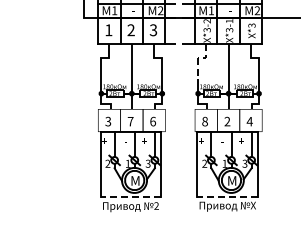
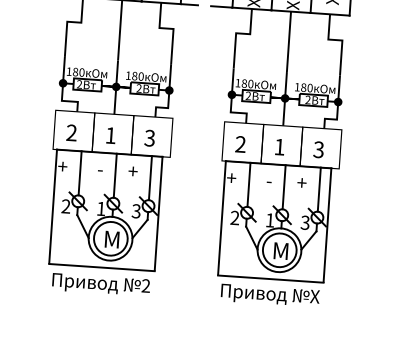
line: (199, 58) -> (238, 33), dashed -> solid
text: (130, 121) -> (110, 135), 7 -> 1
text: (153, 121) -> (150, 138), 6 -> 3
text: (204, 121) -> (239, 144), 8 -> 2
text: (227, 121) -> (279, 146), 2 -> 1
text: (249, 121) -> (318, 149), 4 -> 3
text: (108, 122) -> (72, 134), 3 -> 2
line: (130, 197) -> (101, 267), dashed -> solid
line: (226, 197) -> (269, 279), dashed -> solid

